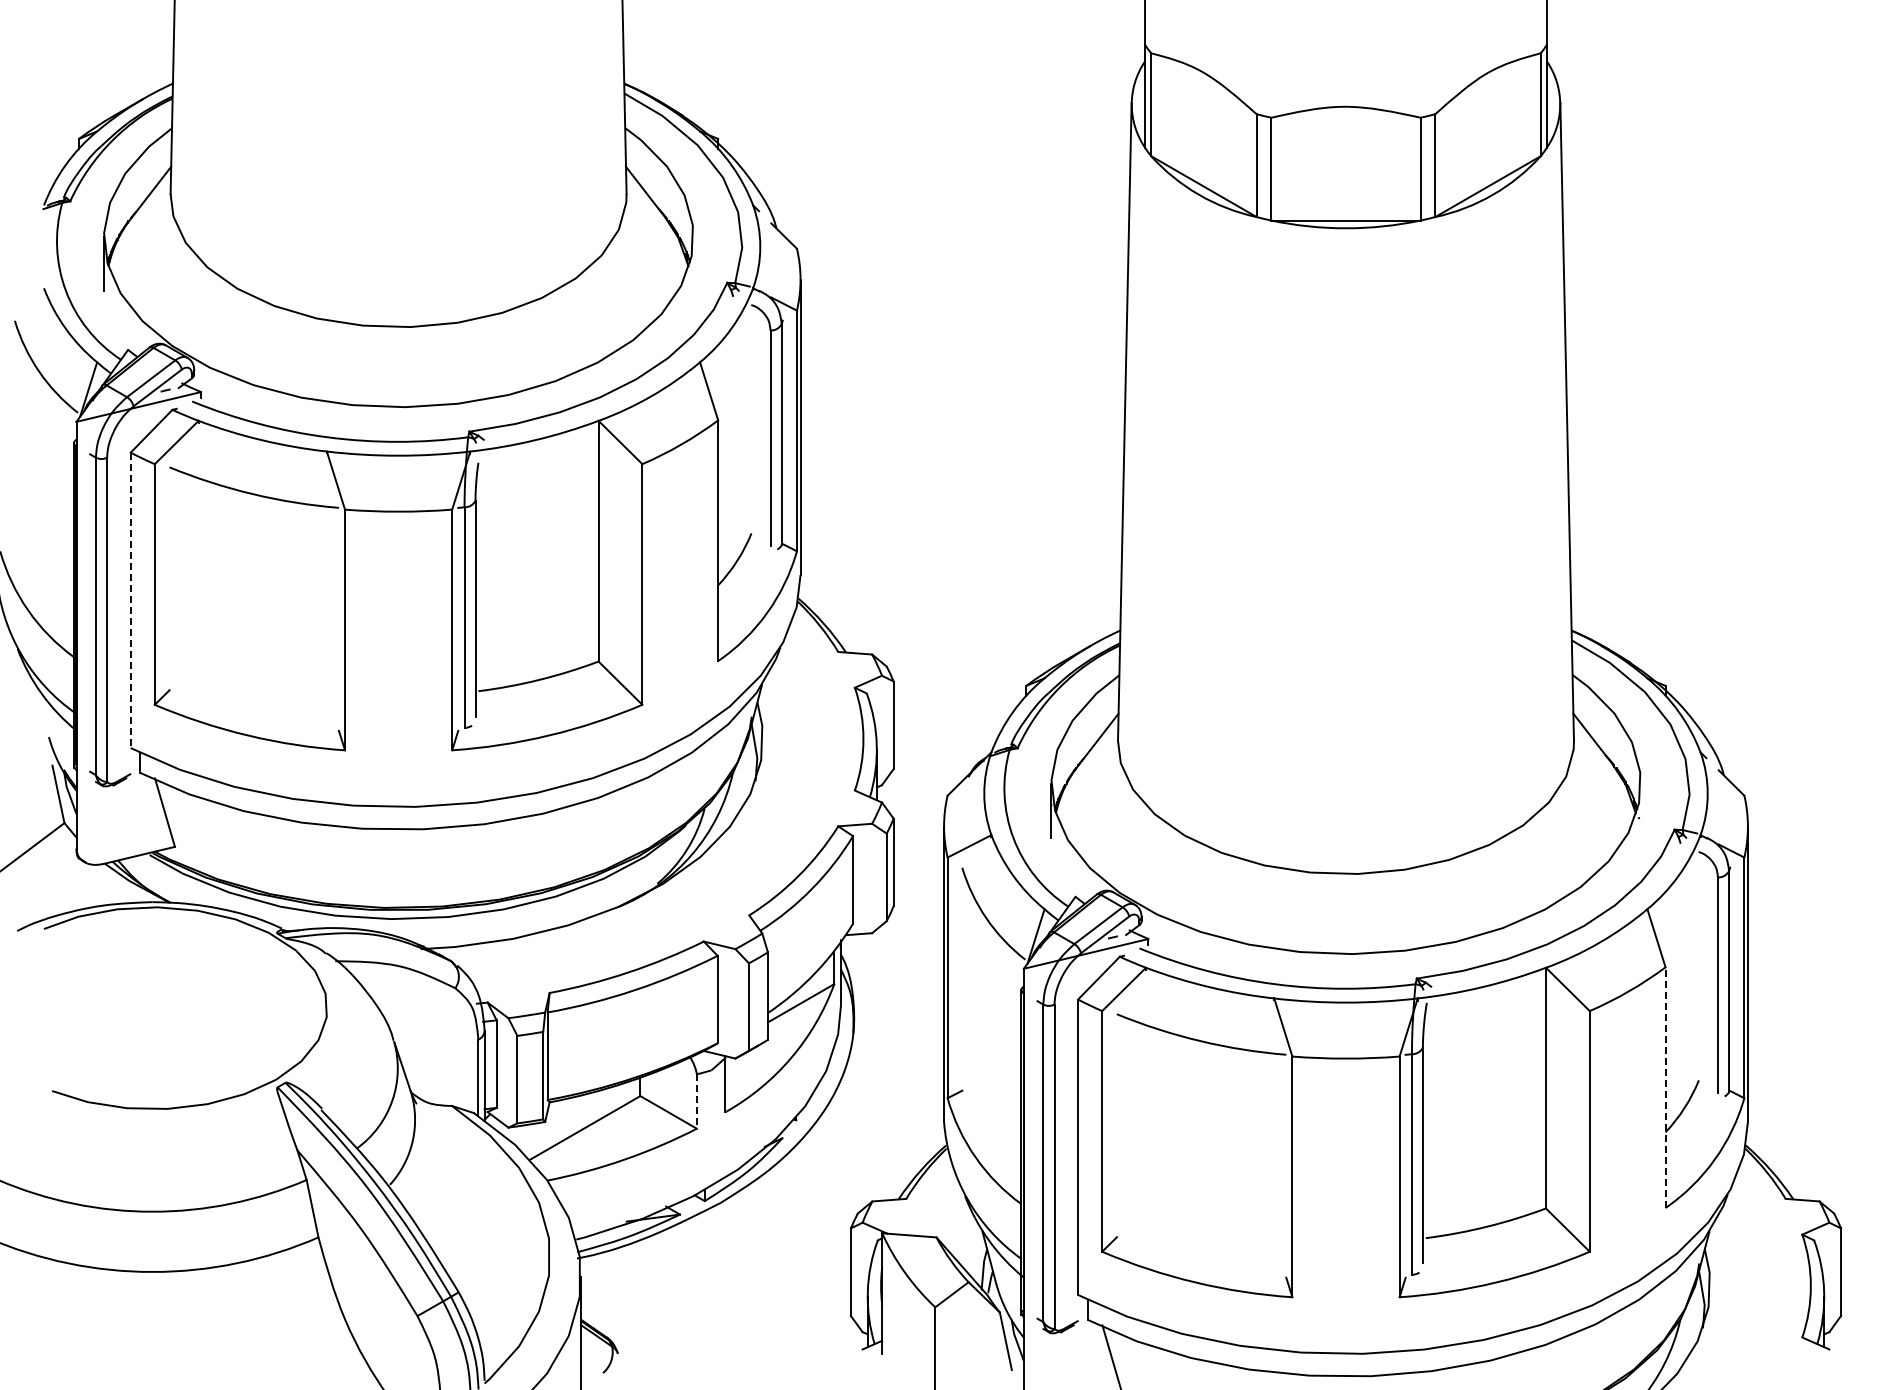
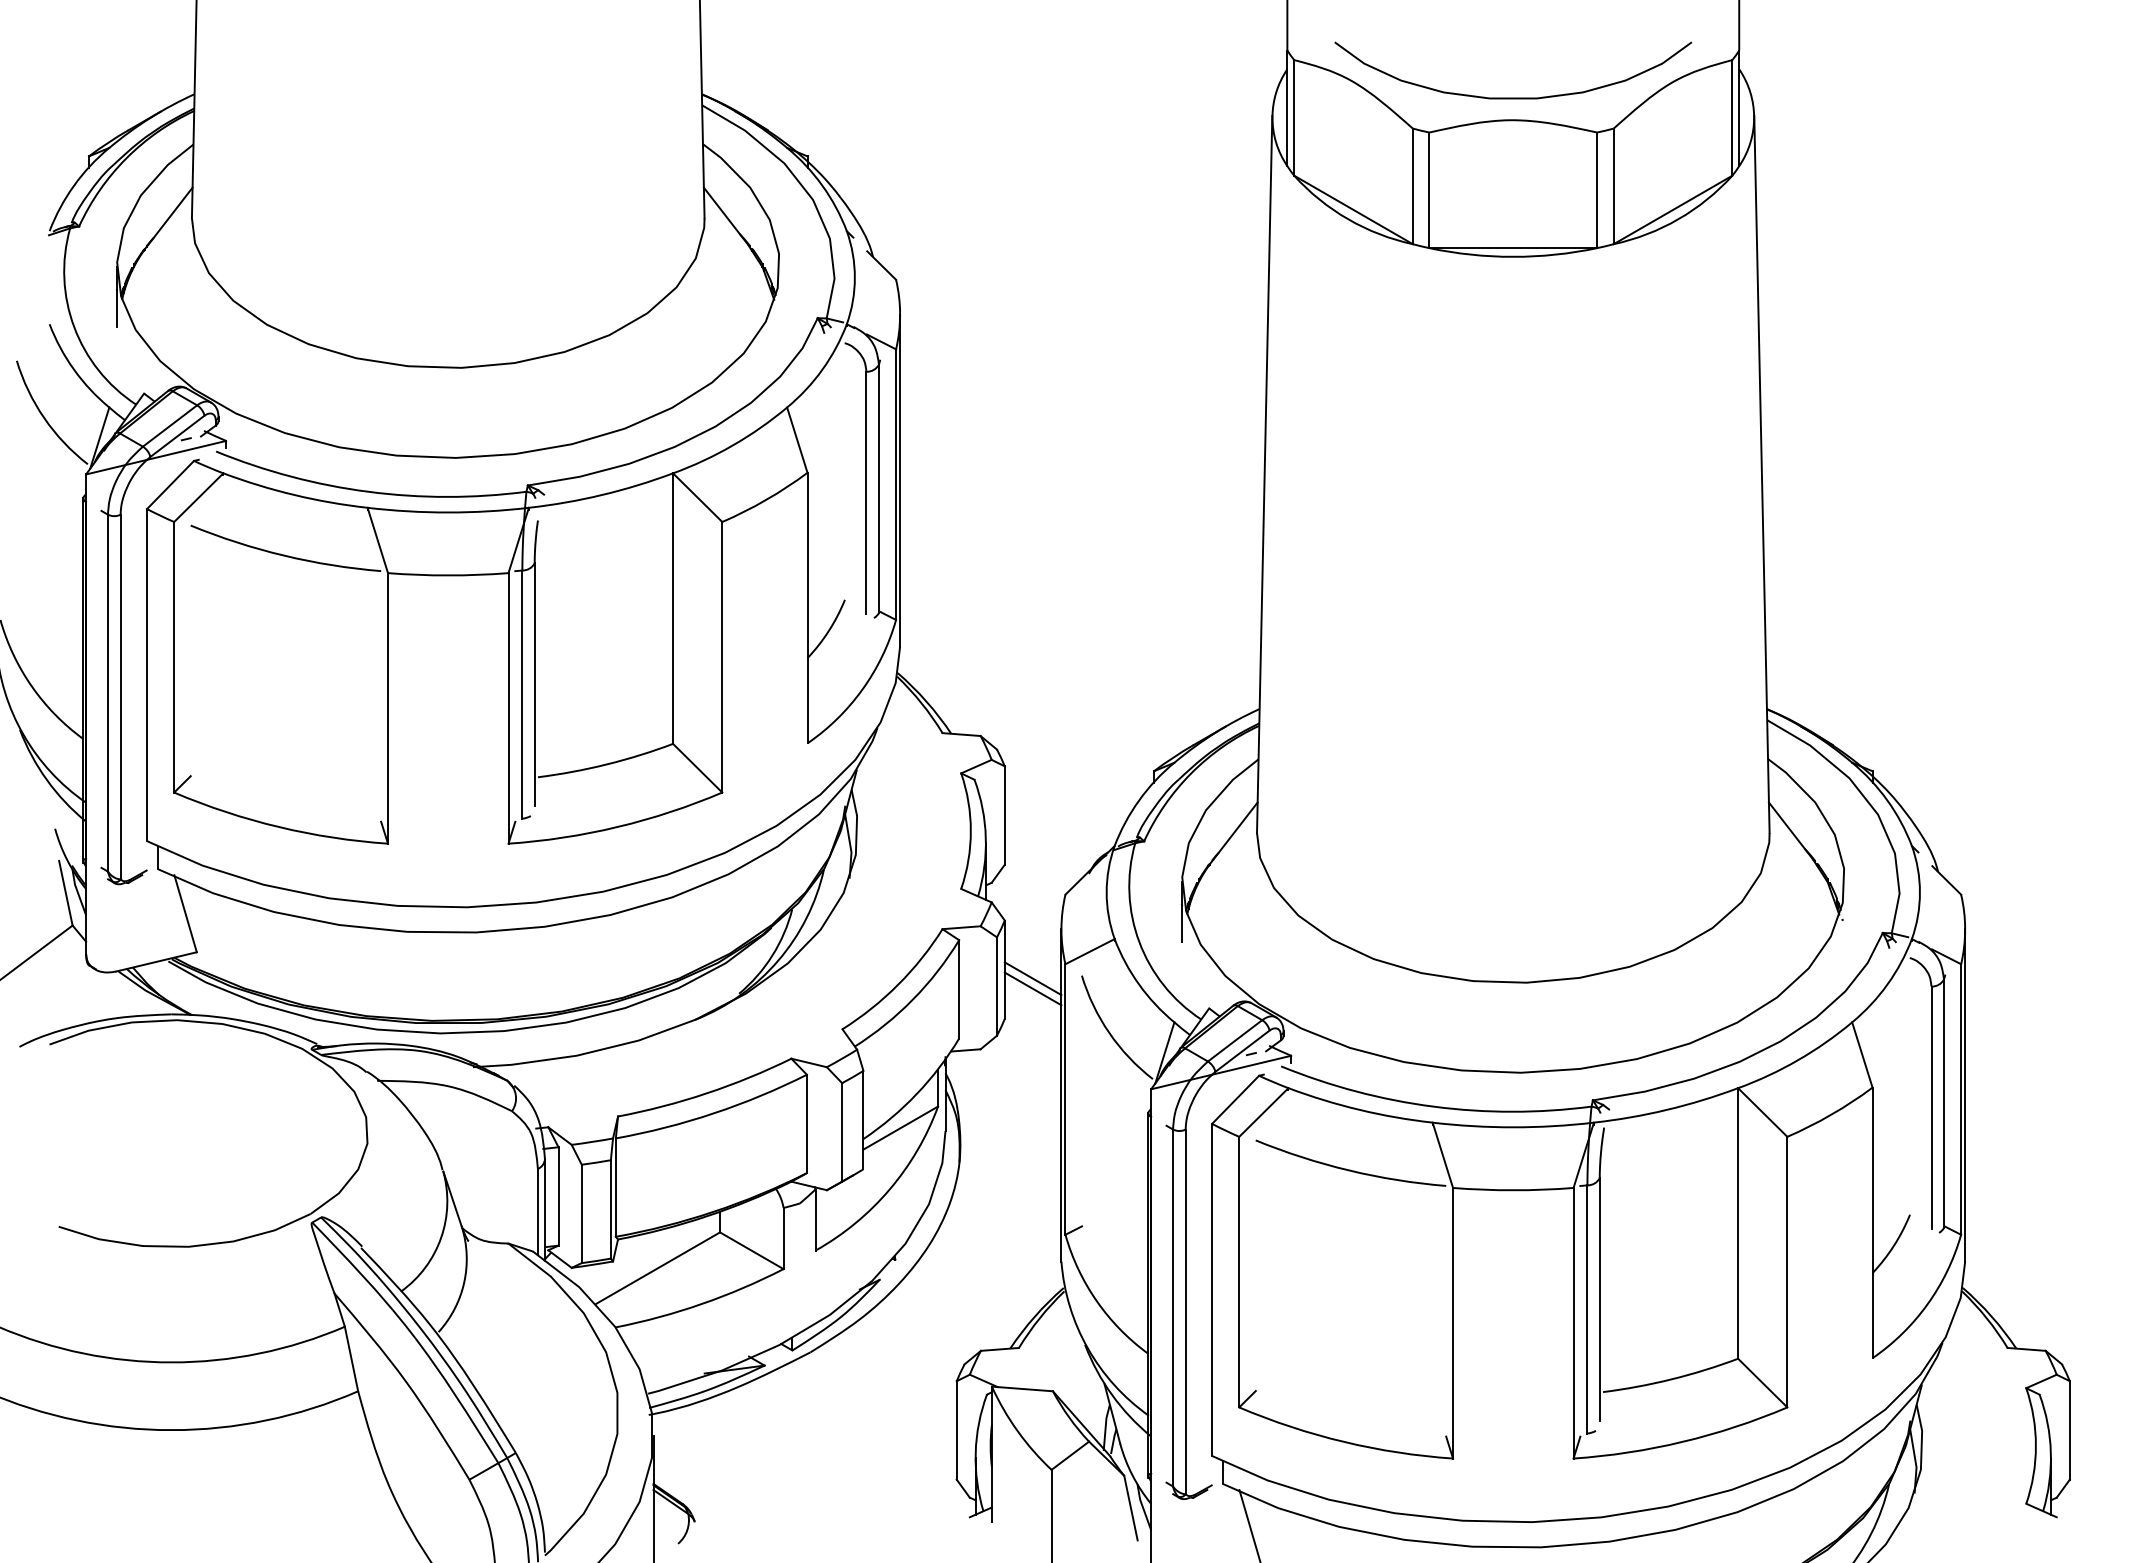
curve: (1346, 86) -> (1513, 97), added
line: (130, 600) -> (146, 675), dashed -> solid
line: (918, 869) -> (1032, 977), added
line: (918, 879) -> (1032, 988), added
line: (1665, 1087) -> (1872, 1222), dashed -> solid
line: (696, 1102) -> (783, 1239), dashed -> solid

